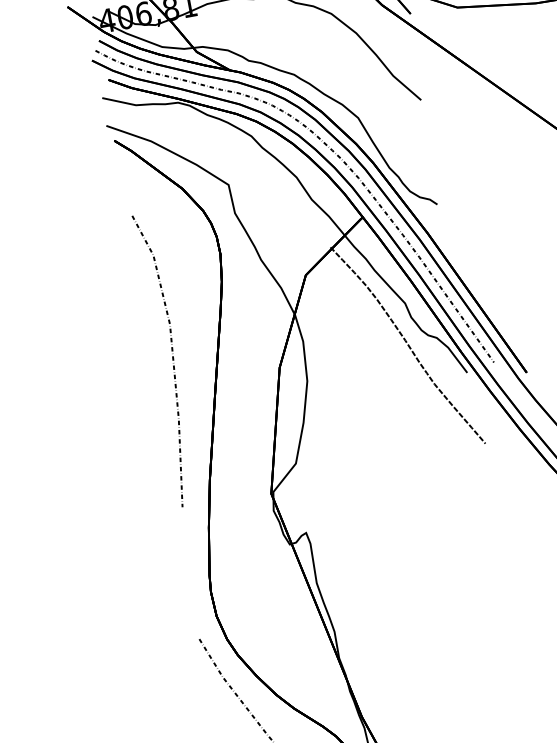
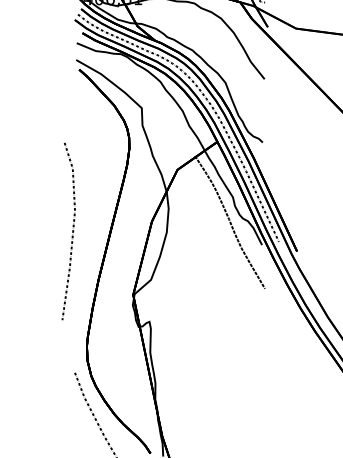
line: (172, 358) -> (72, 231), moved

